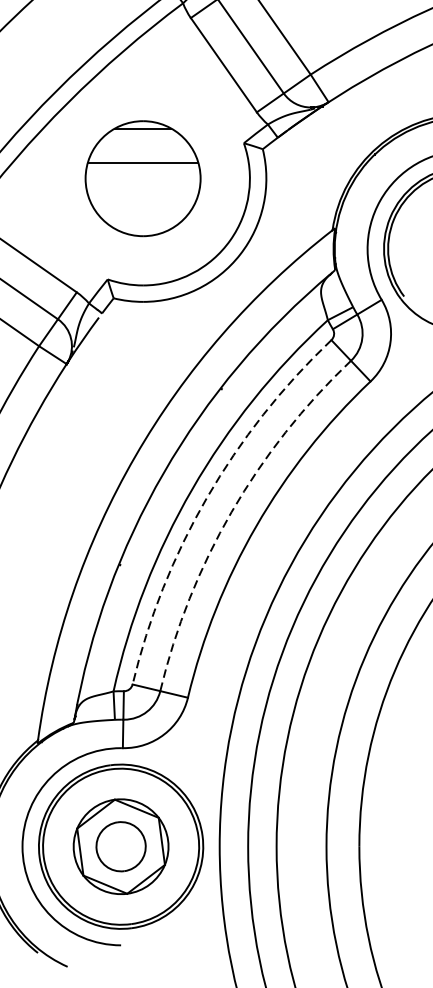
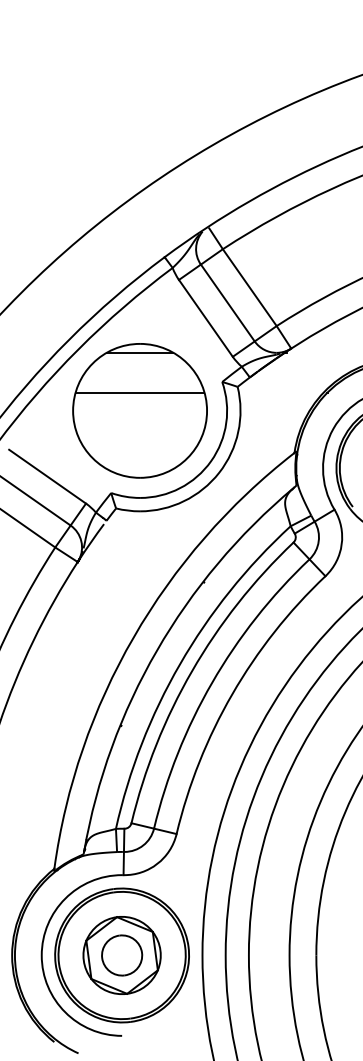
part: (142, 178) -> (139, 410), size x1.43
arc: (207, 498) -> (192, 671), dashed -> solid
arc: (231, 511) -> (212, 682), dashed -> solid

